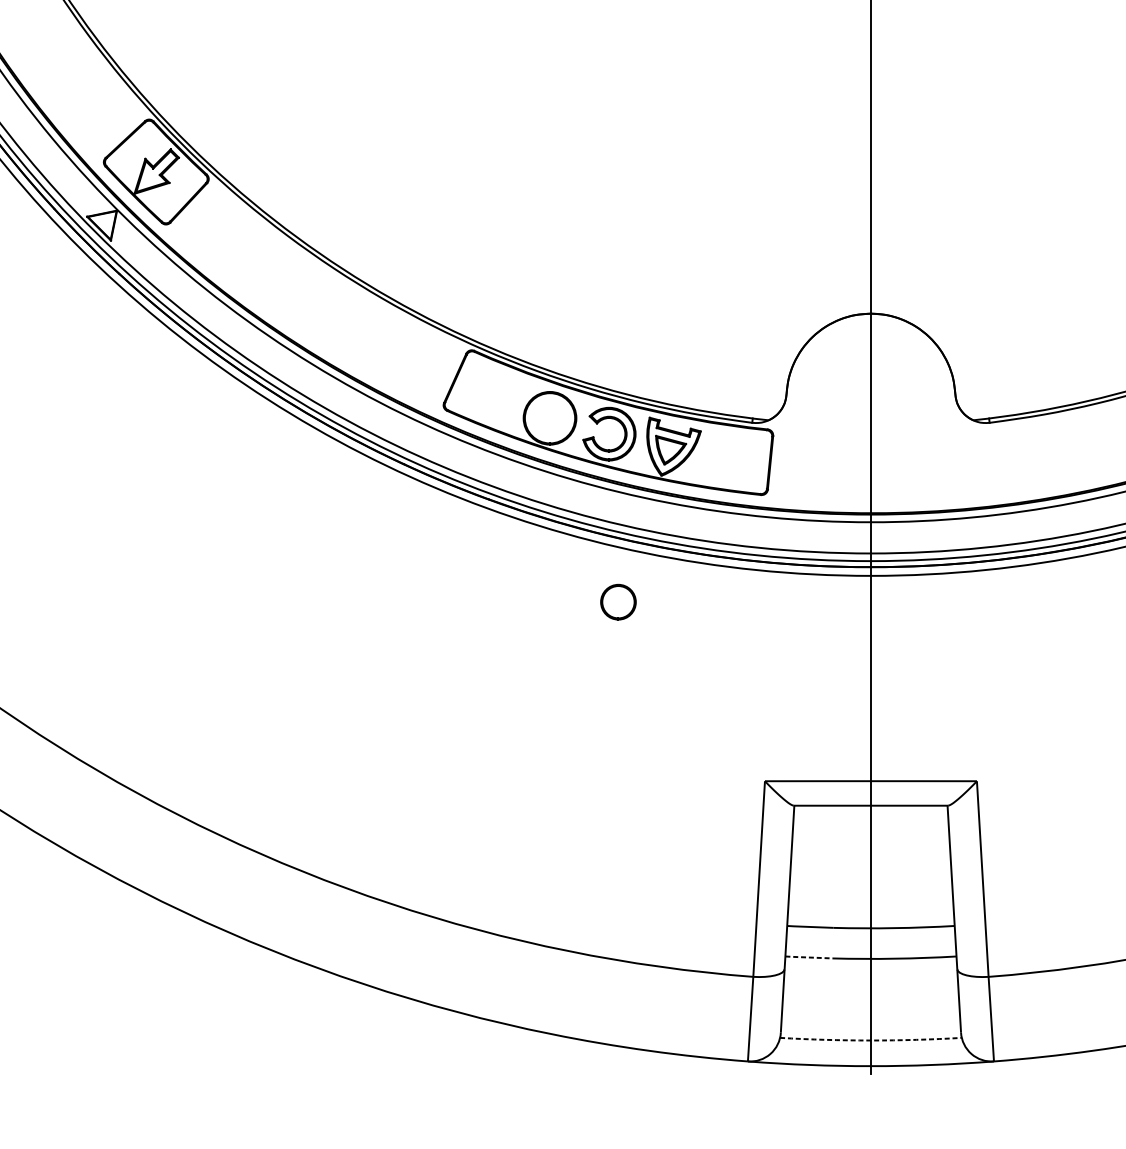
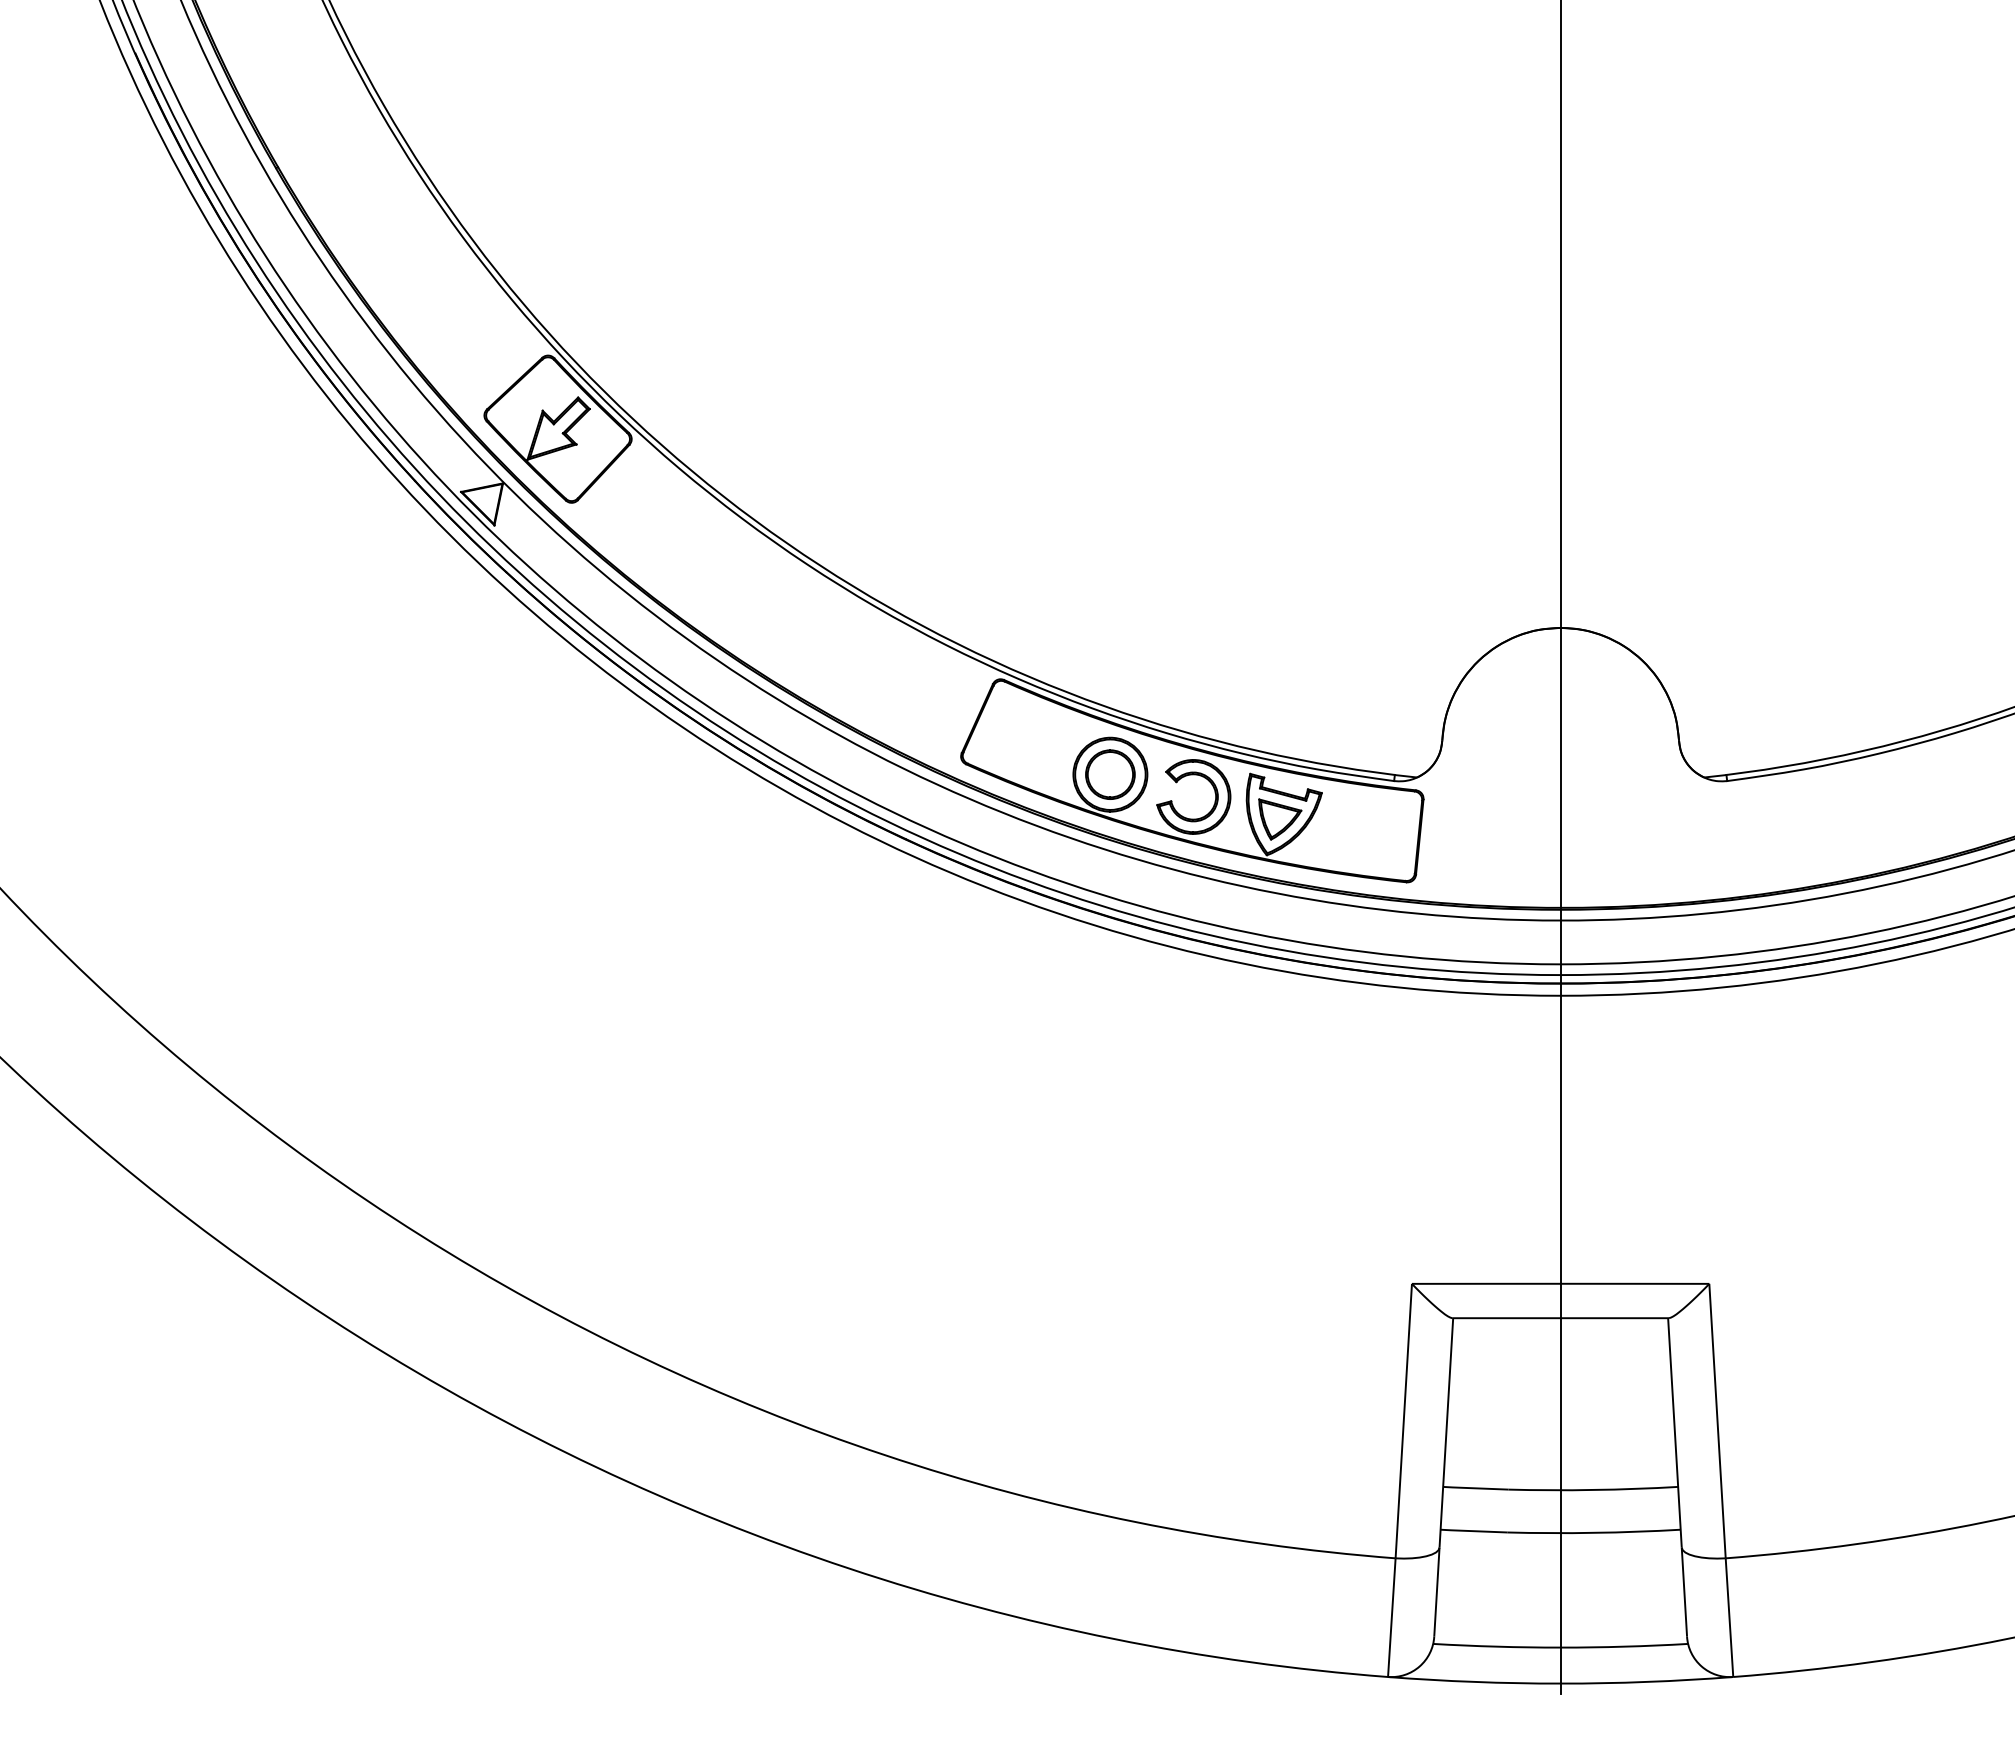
part: (618, 602) -> (1110, 774), moved
line: (808, 957) -> (1473, 1531), dashed -> solid
arc: (870, 1040) -> (1560, 1647), dashed -> solid

